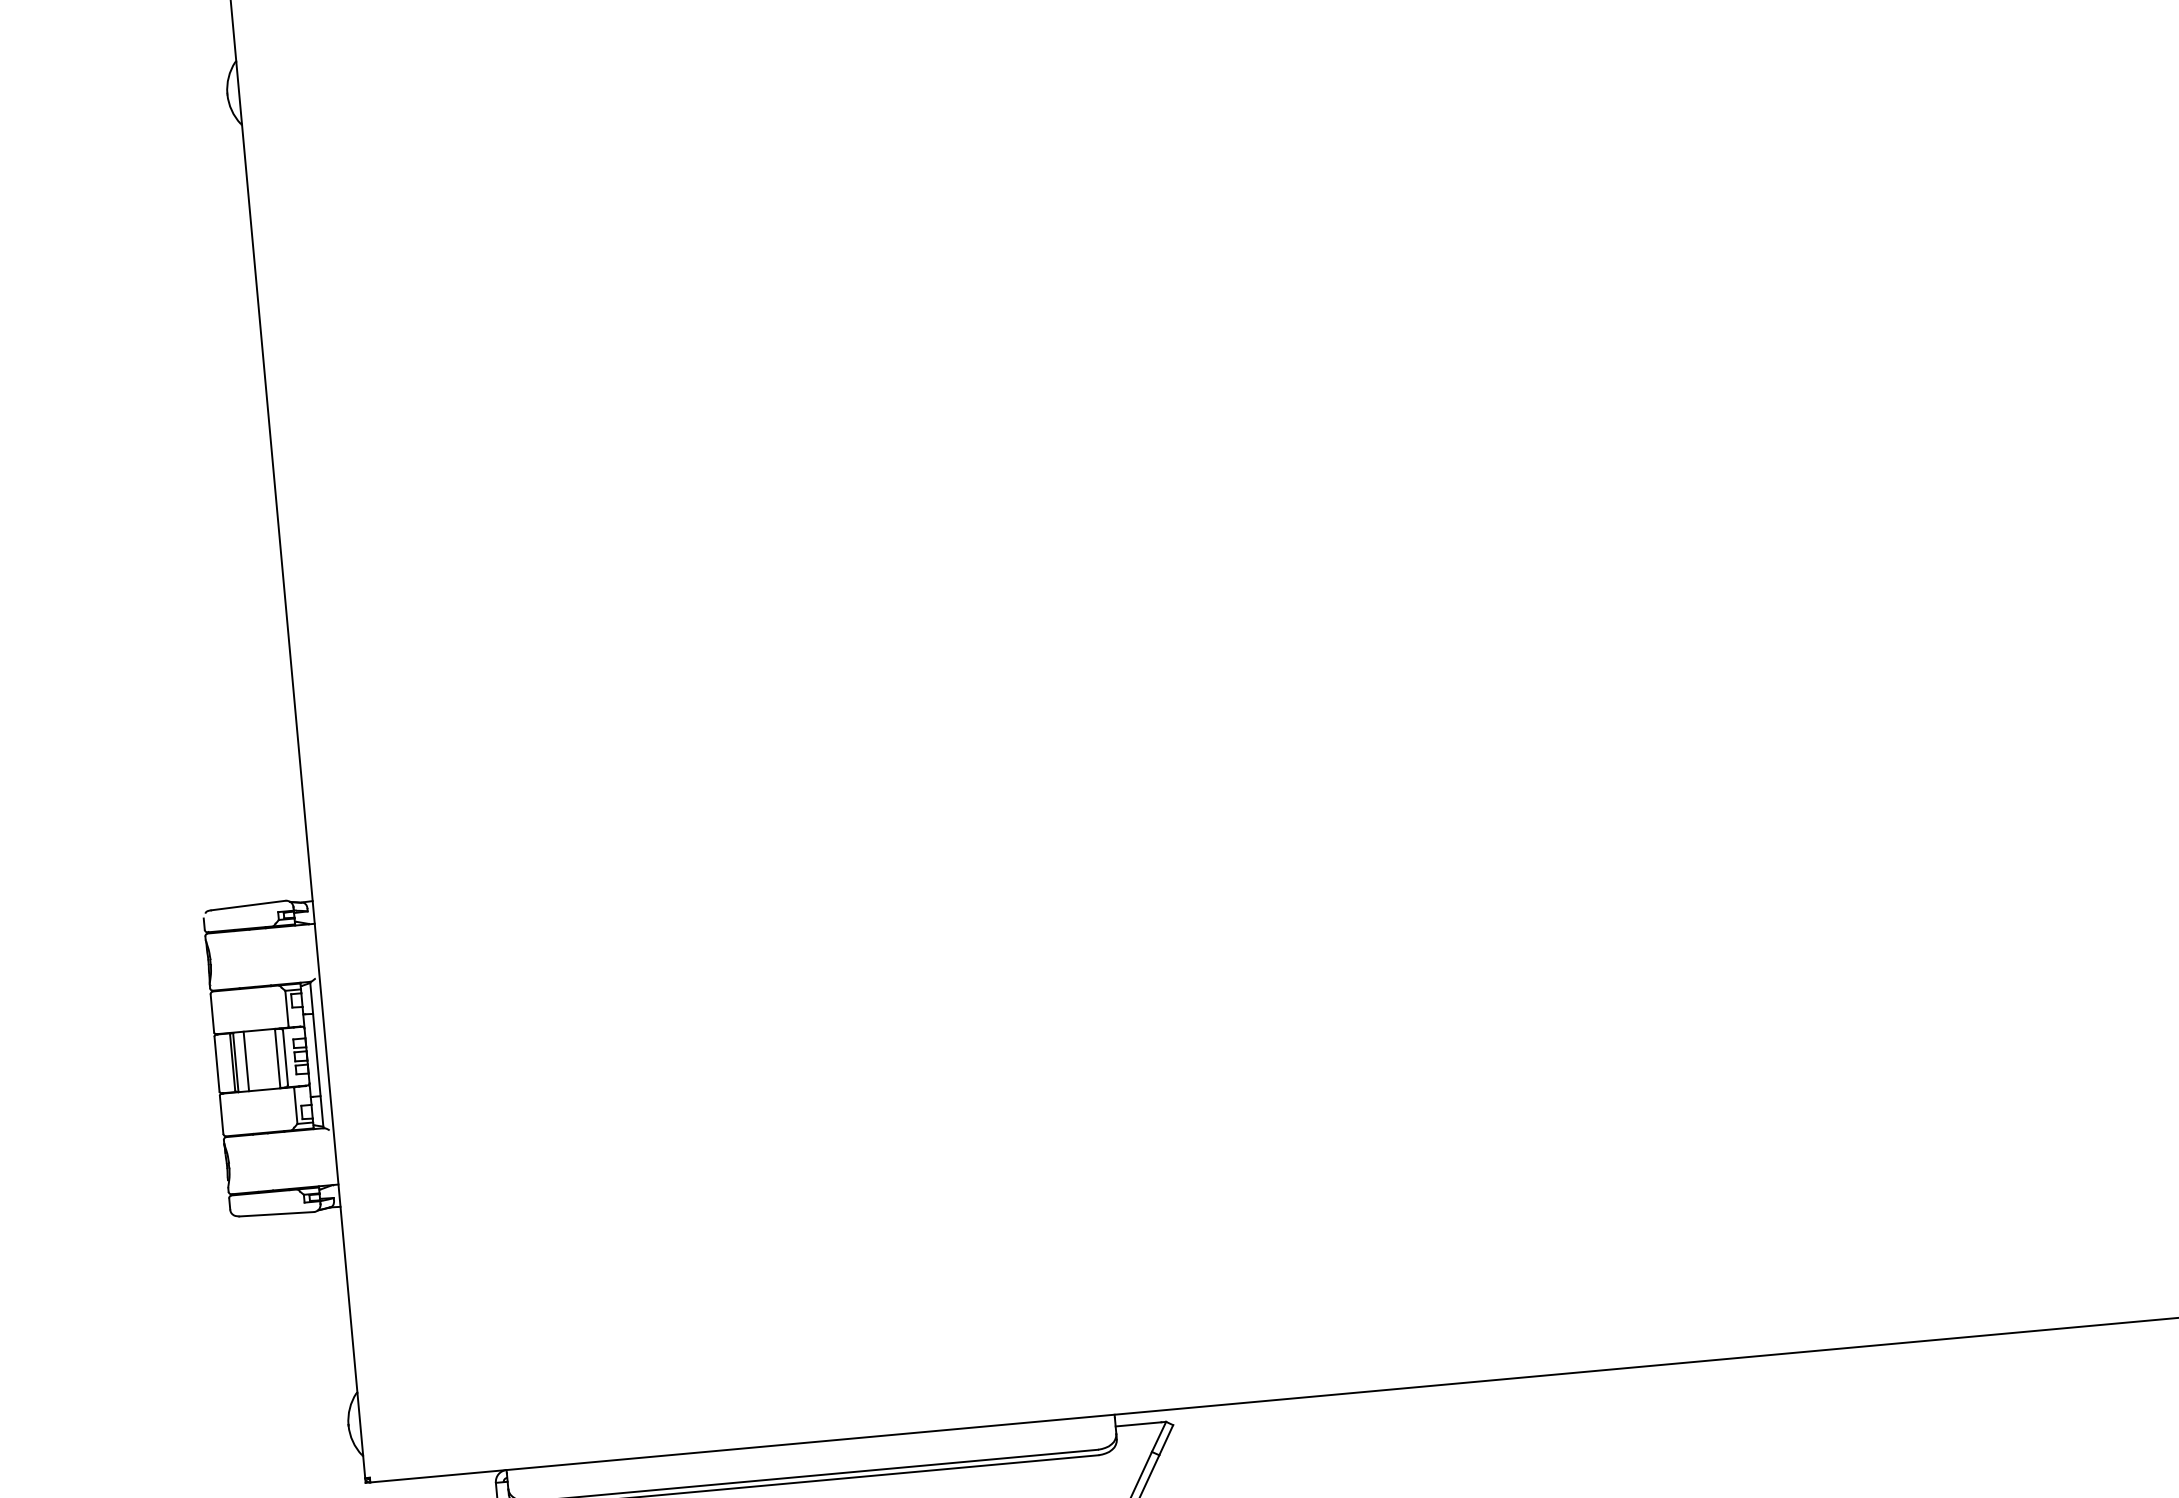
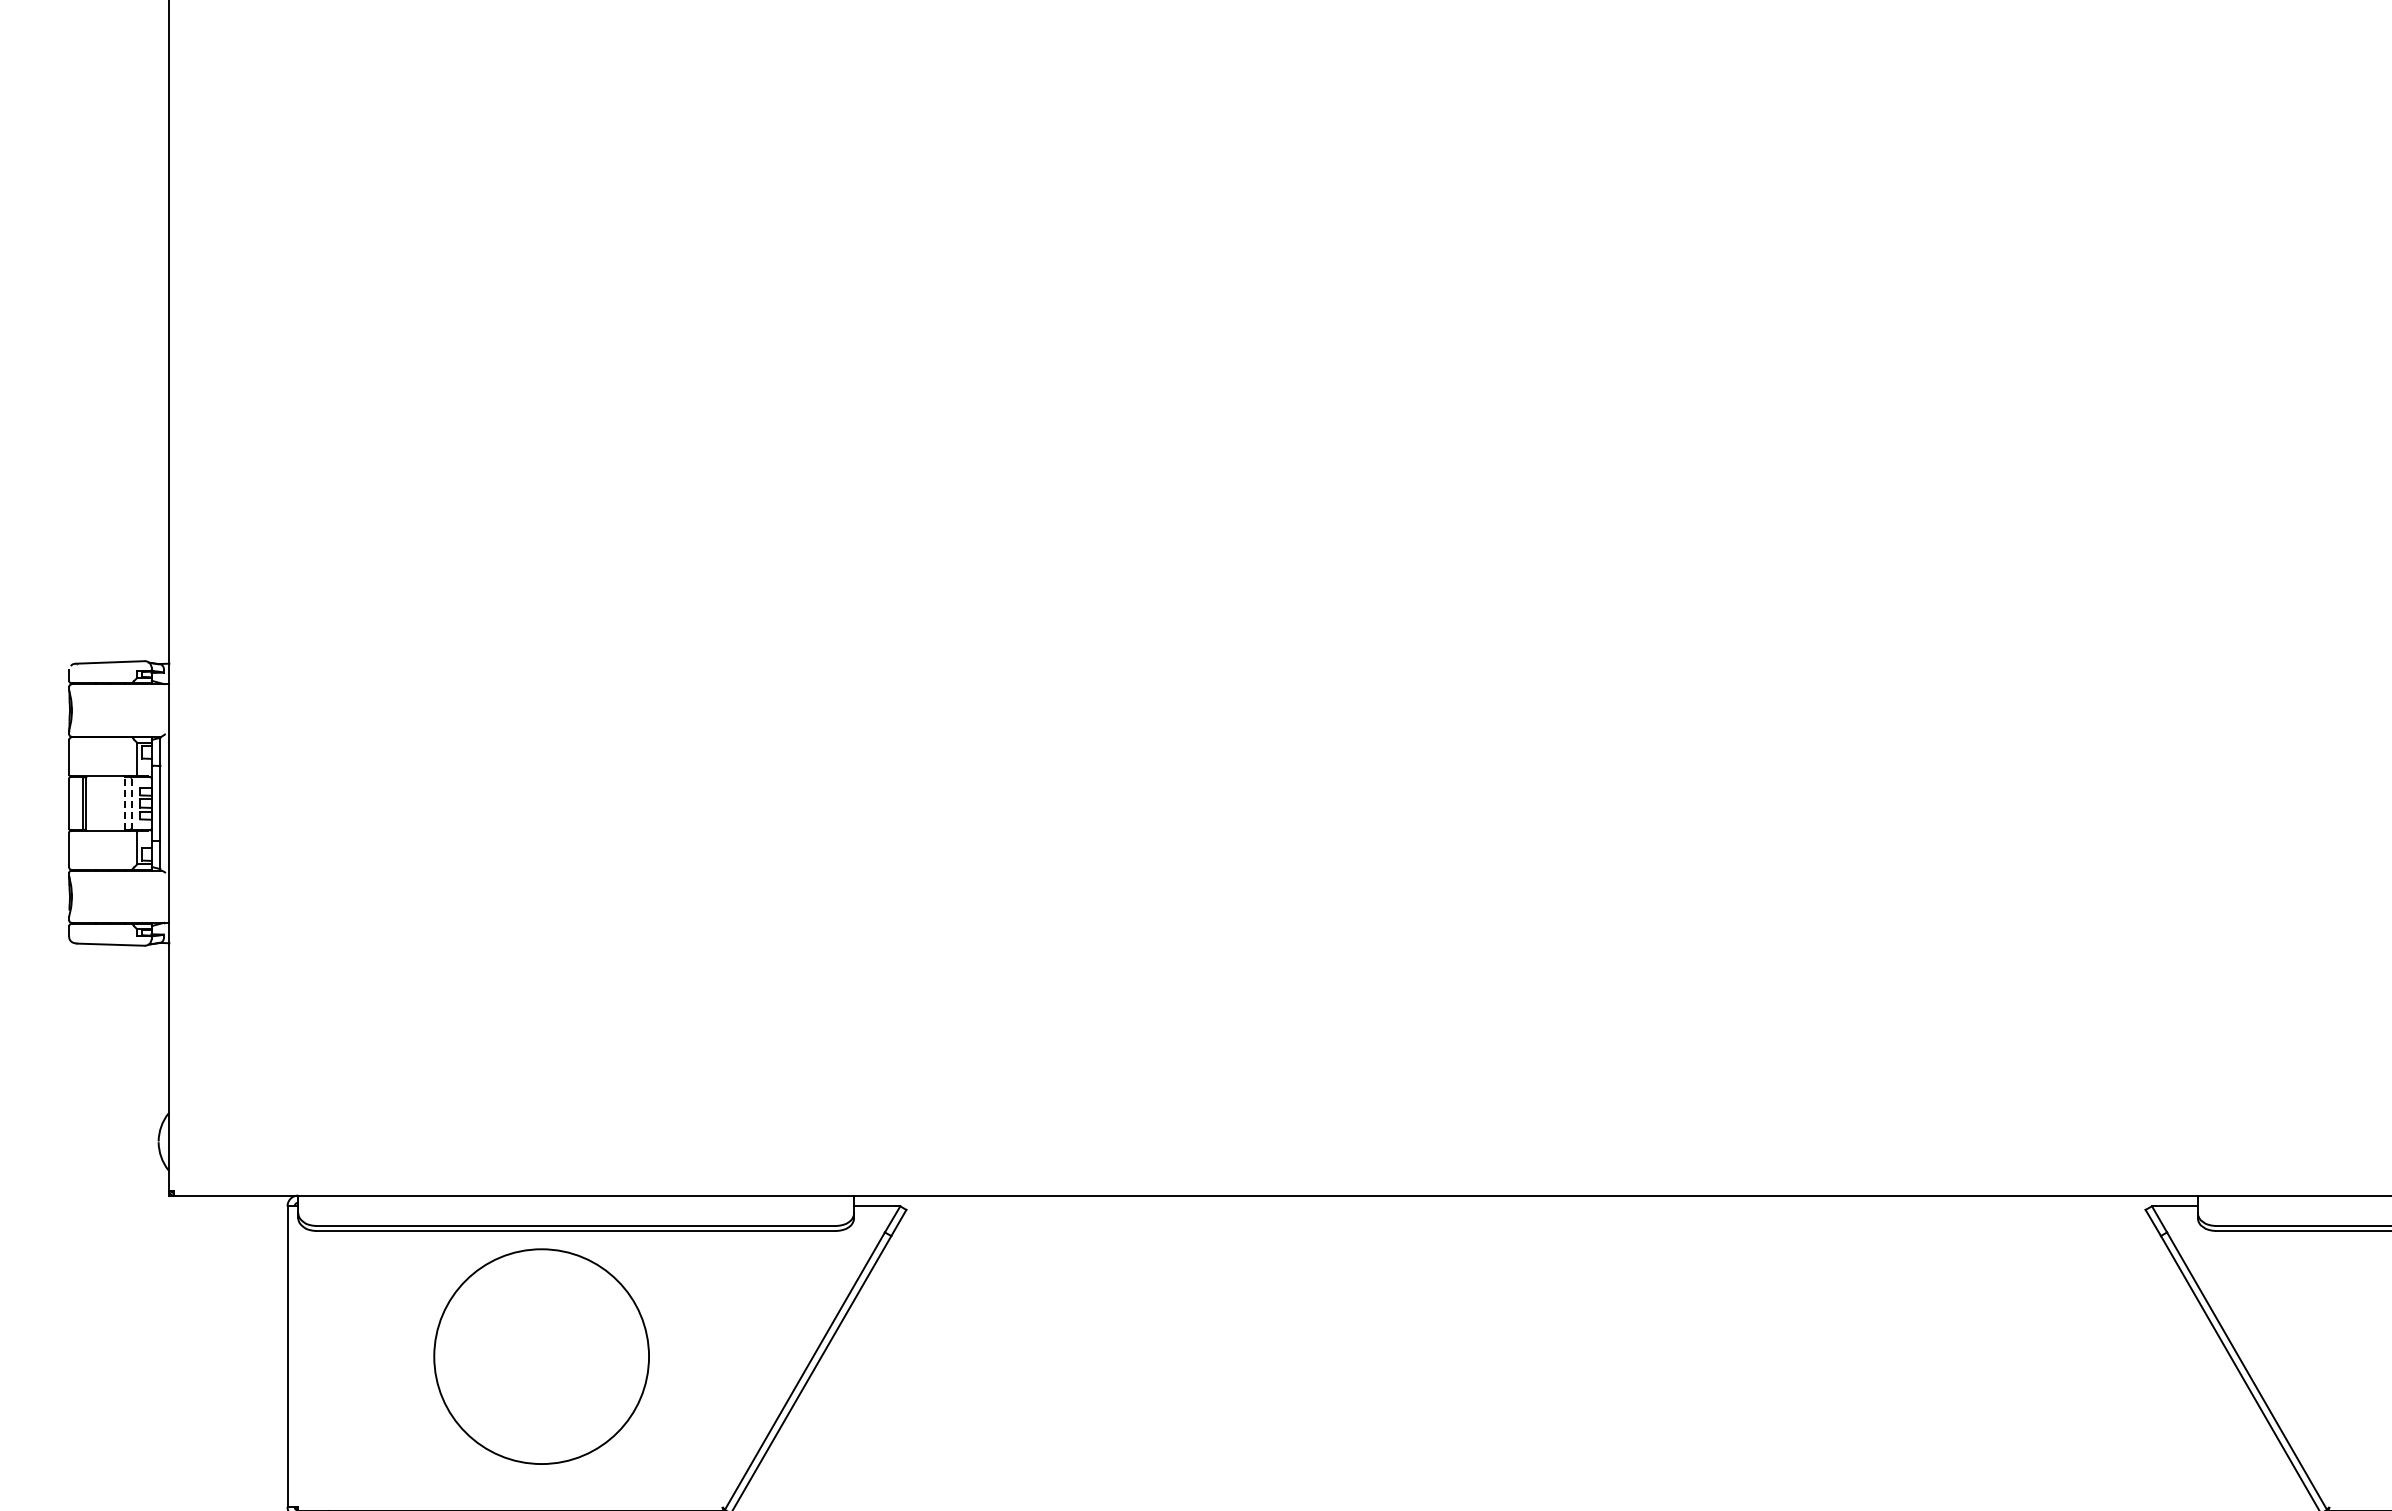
line: (277, 1058) -> (124, 803), solid -> dashed
line: (285, 1058) -> (131, 804), solid -> dashed
line: (246, 1061) -> (96, 803), removed

